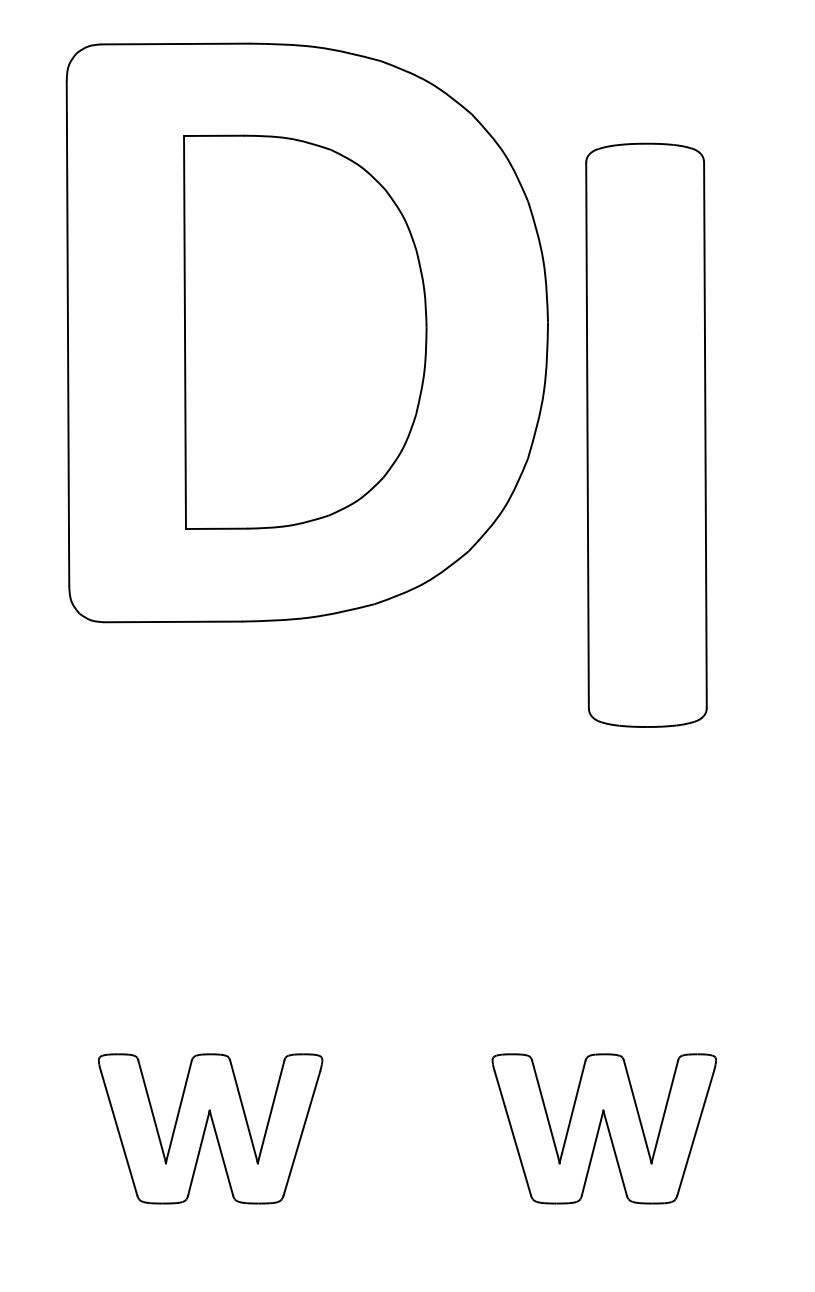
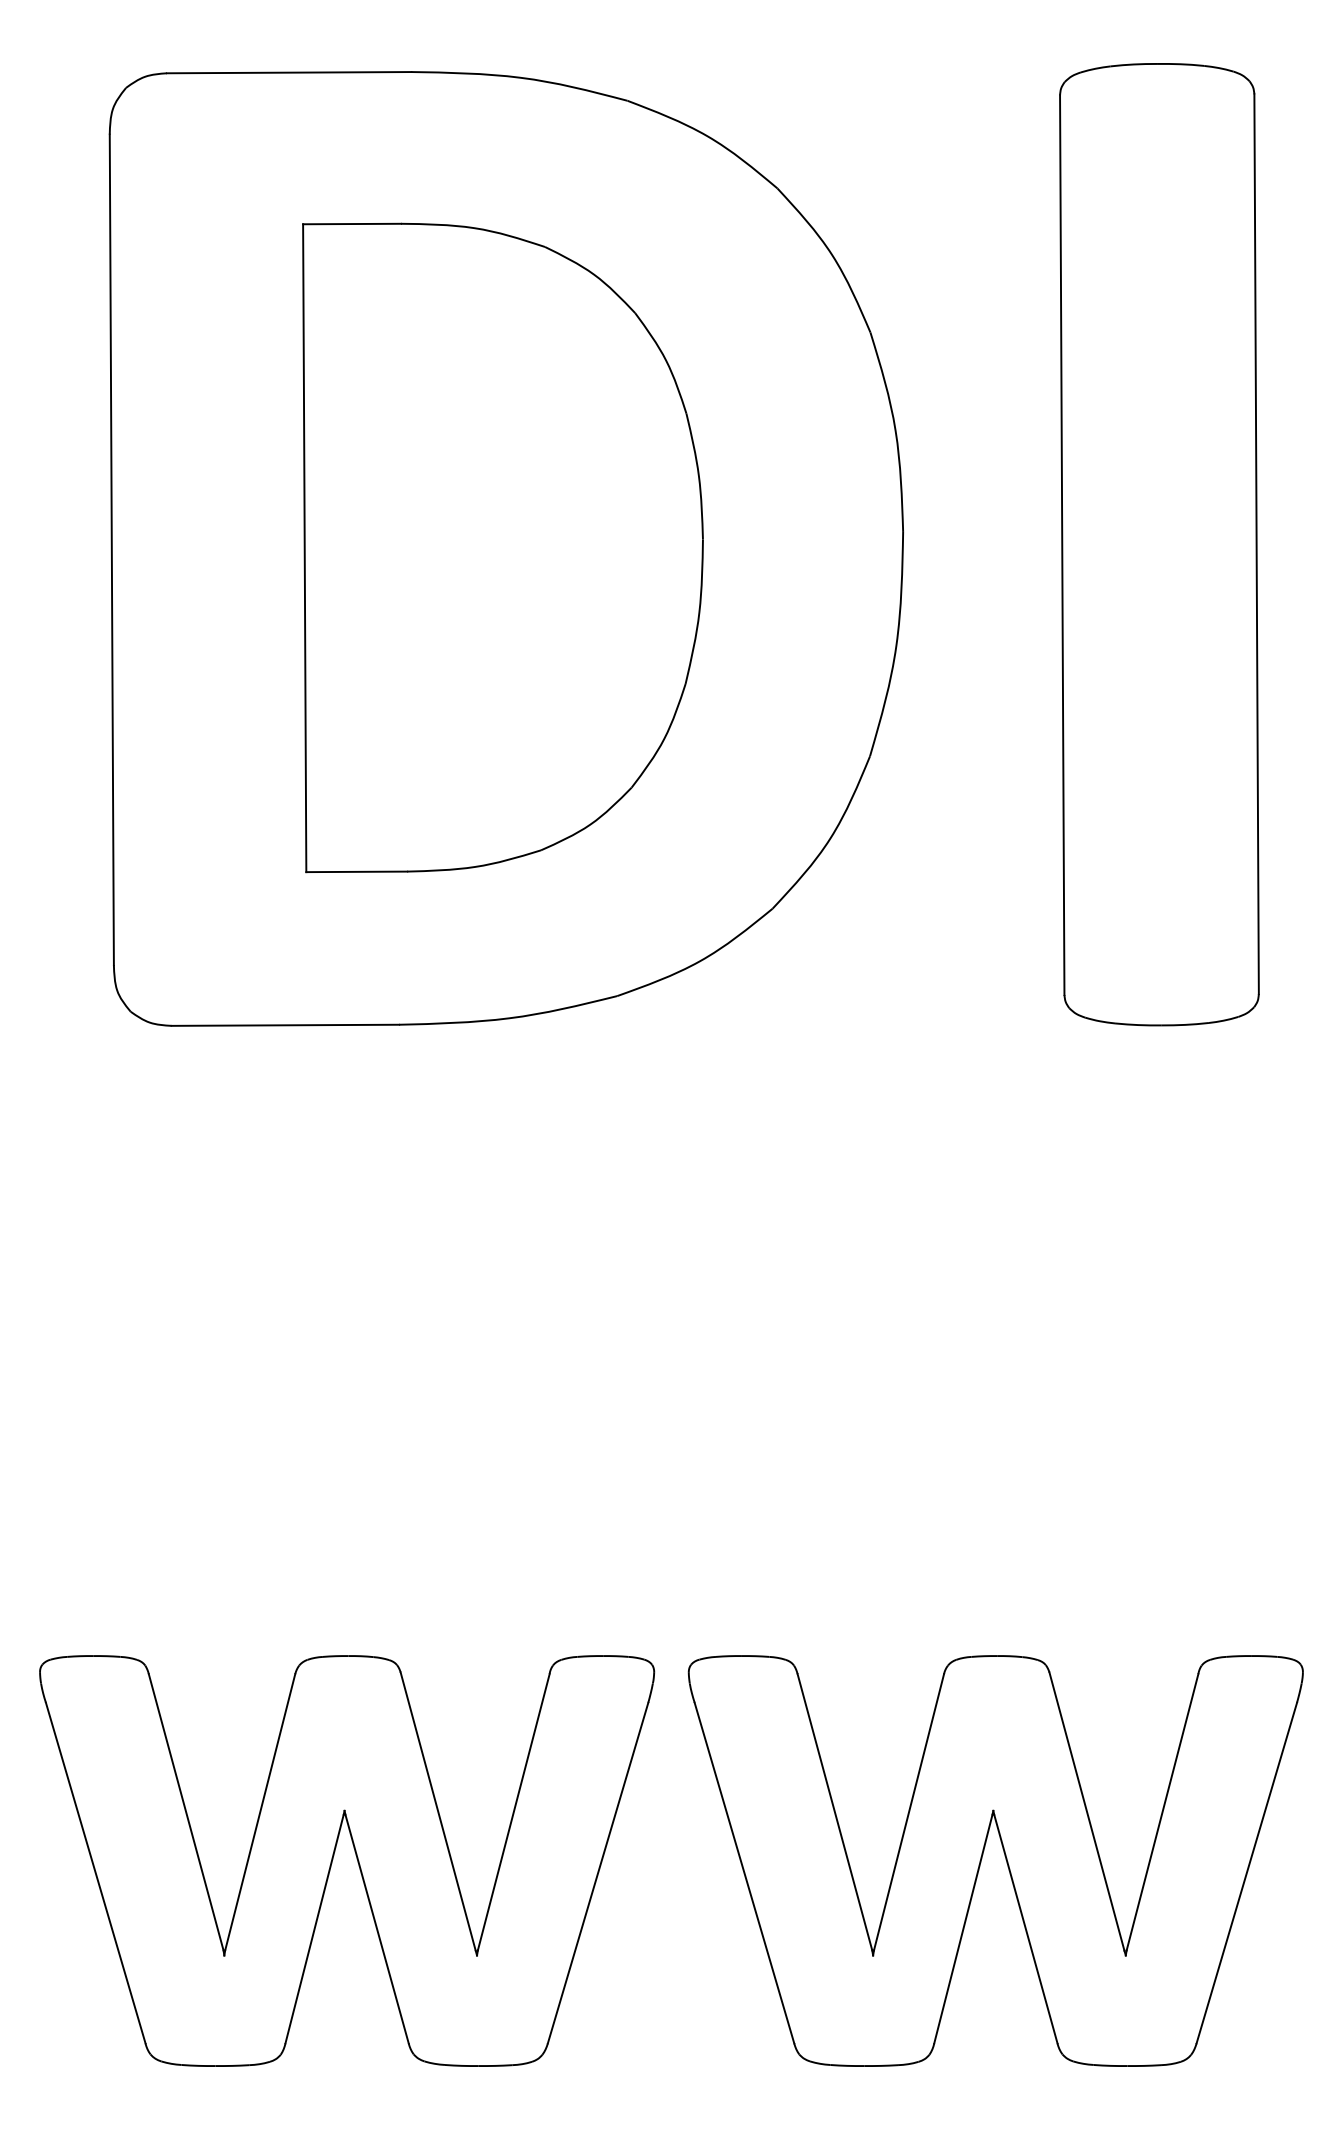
part: (646, 434) -> (1159, 543), moved
part: (210, 1128) -> (346, 1860), size x1.67
part: (604, 1128) -> (996, 1860), size x1.67

